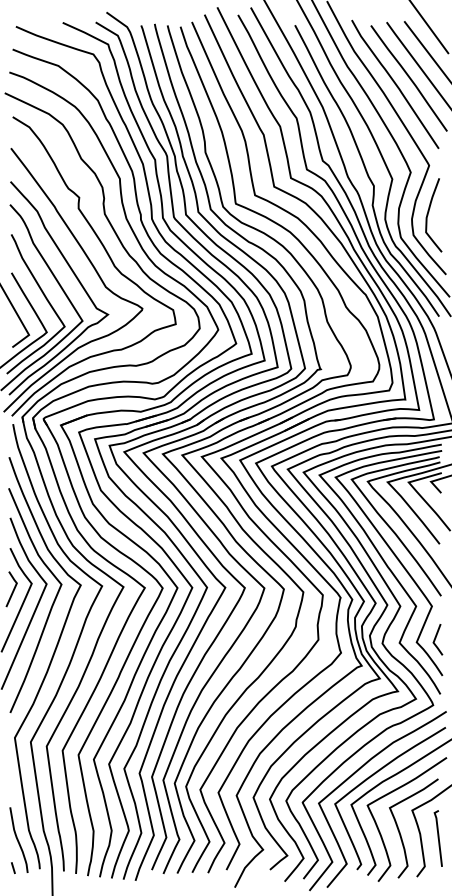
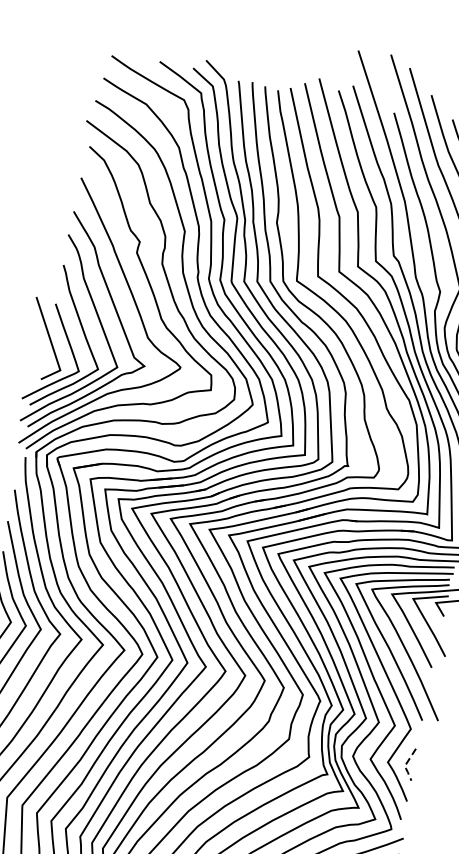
line: (433, 641) -> (405, 764), solid -> dashed

